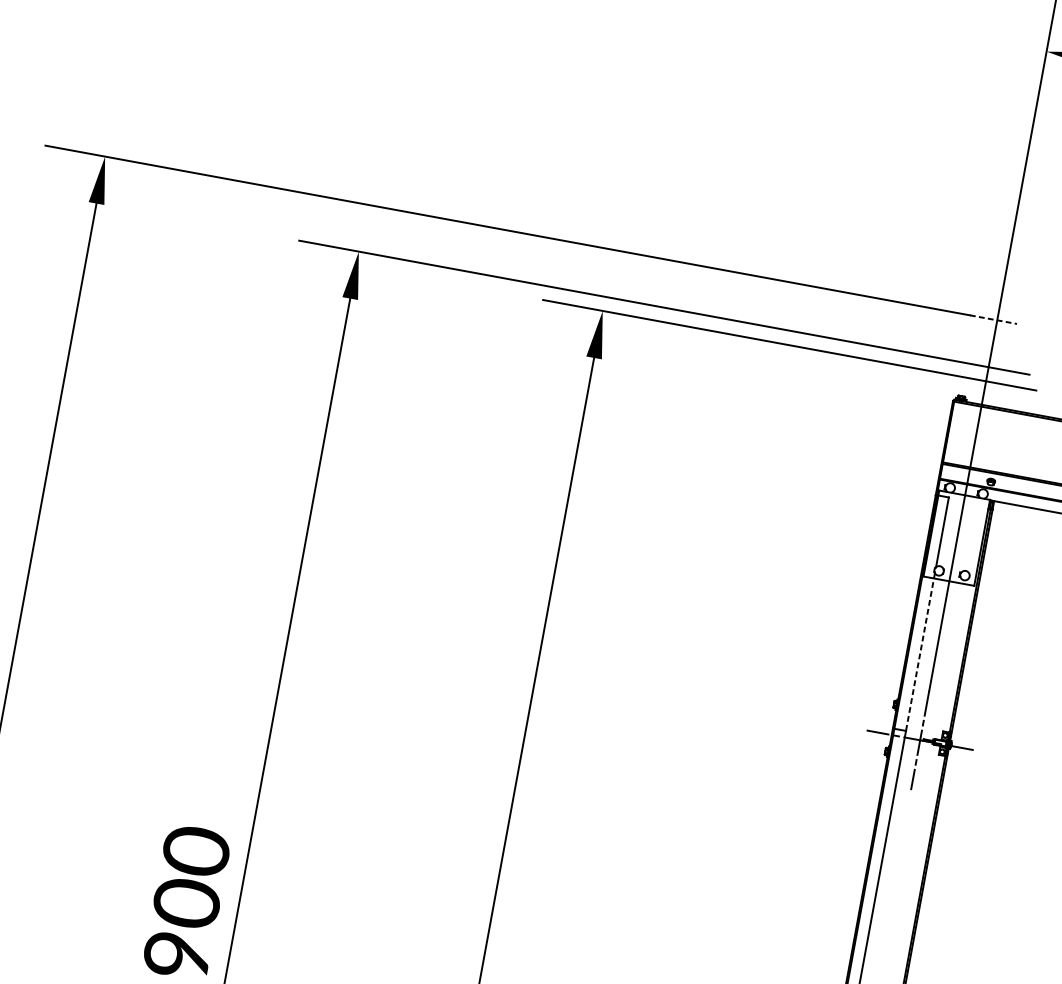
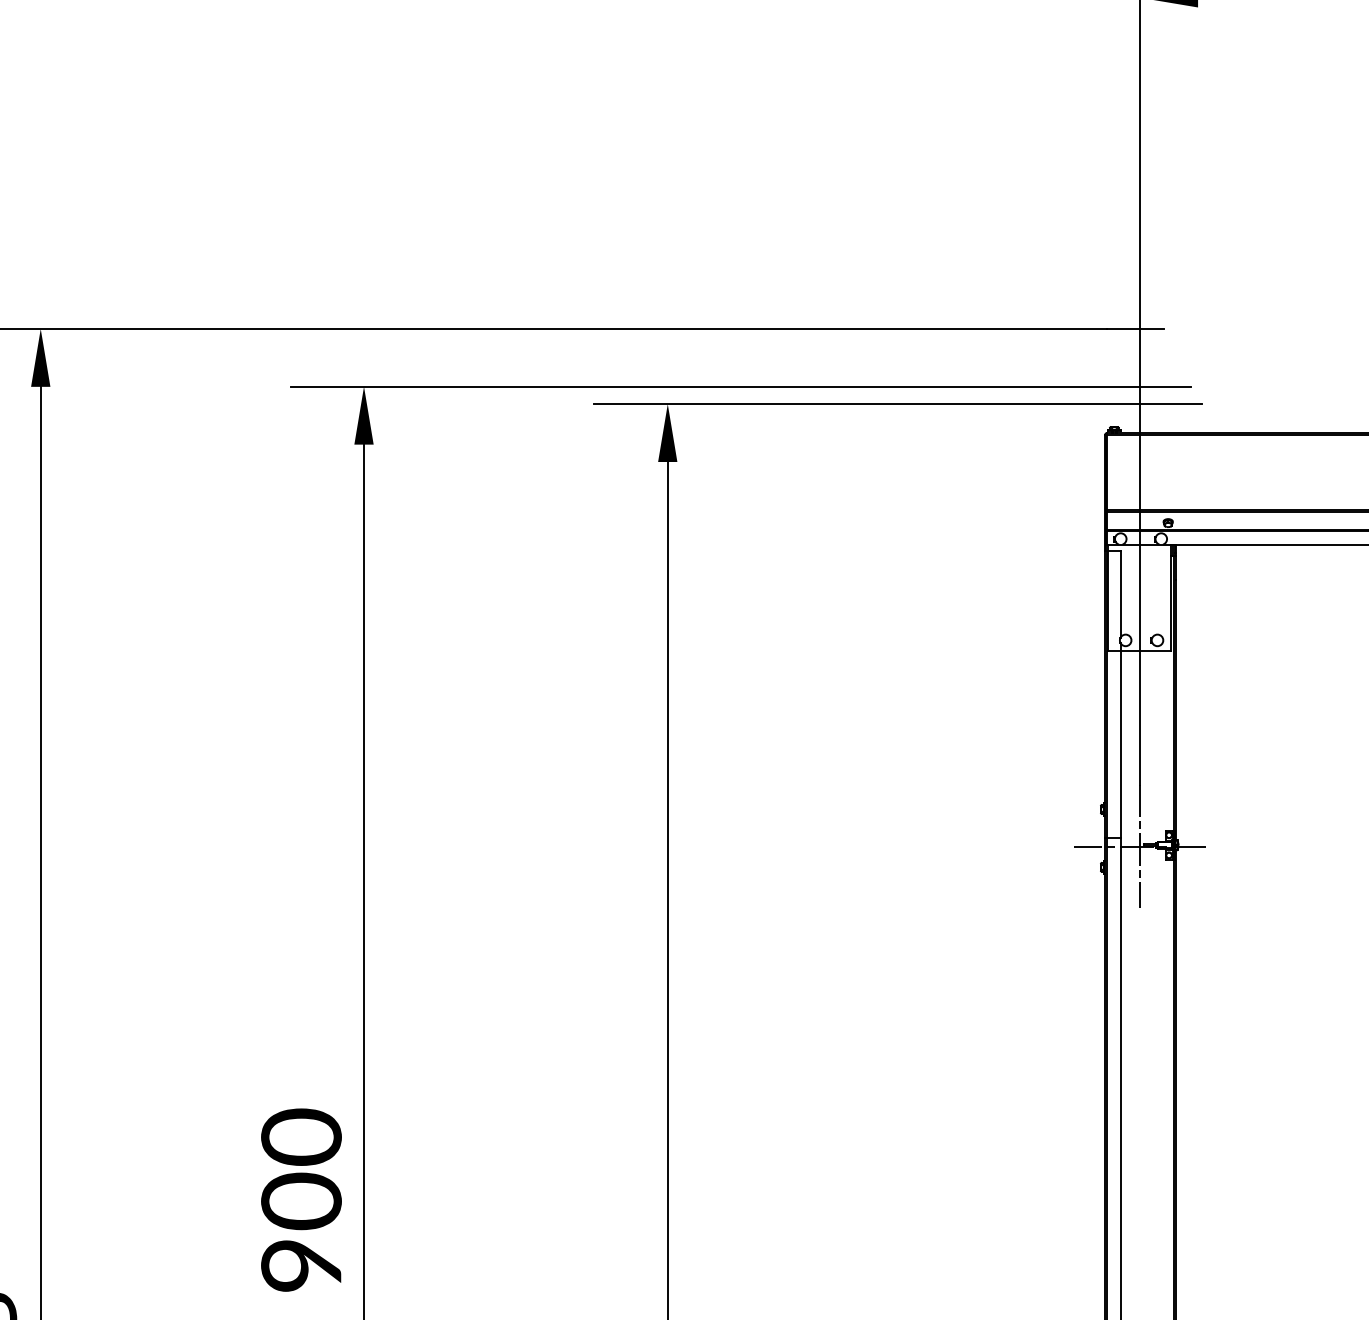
line: (993, 319) -> (1135, 328), dashed -> solid
line: (920, 652) -> (1121, 741), dashed -> solid

